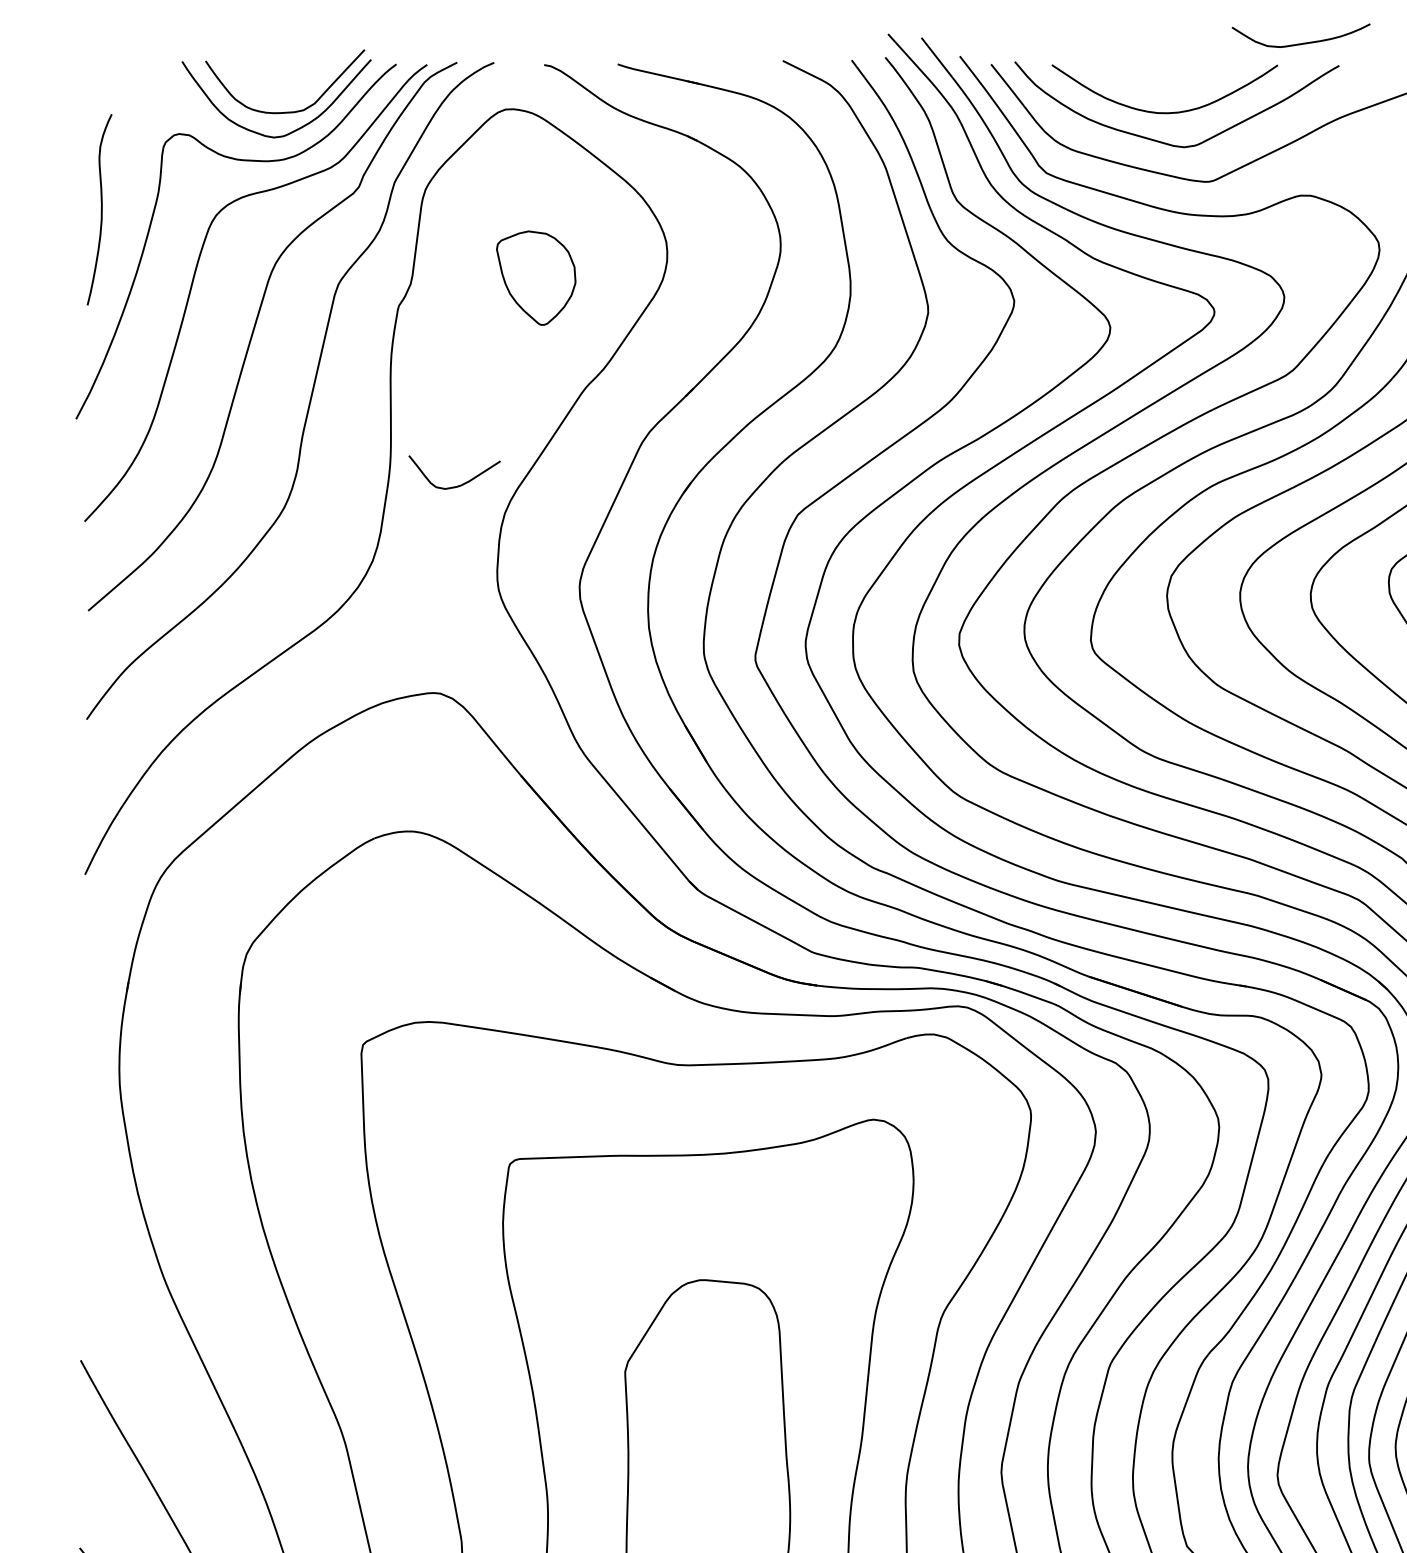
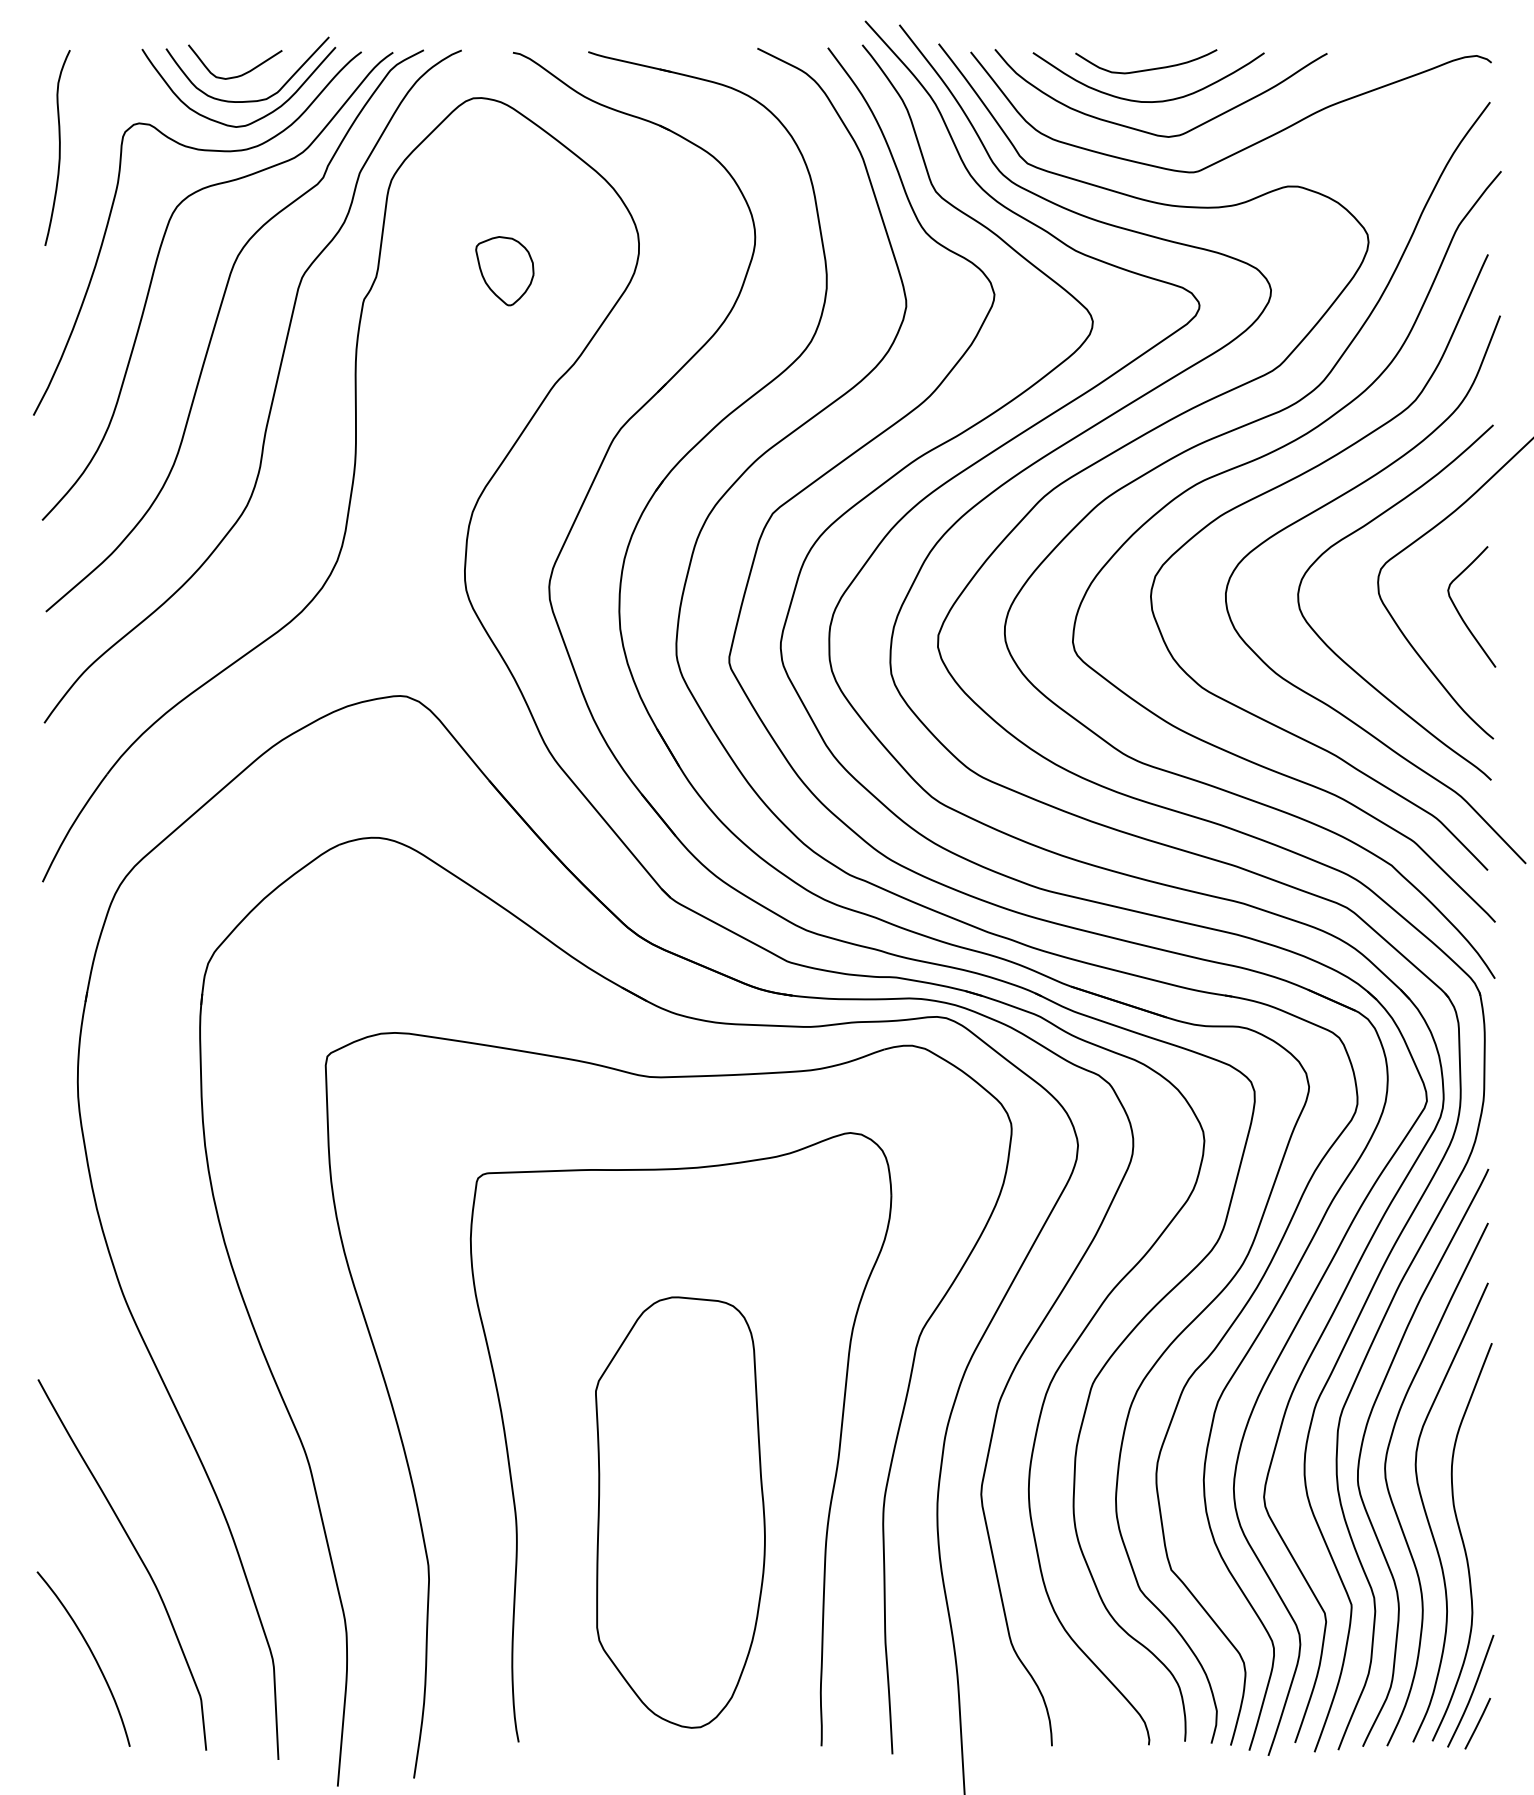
curve: (1304, 42) -> (1149, 68), moved
curve: (101, 209) -> (59, 147), moved
part: (535, 278) -> (504, 271), size x0.71
curve: (459, 484) -> (240, 74), moved

